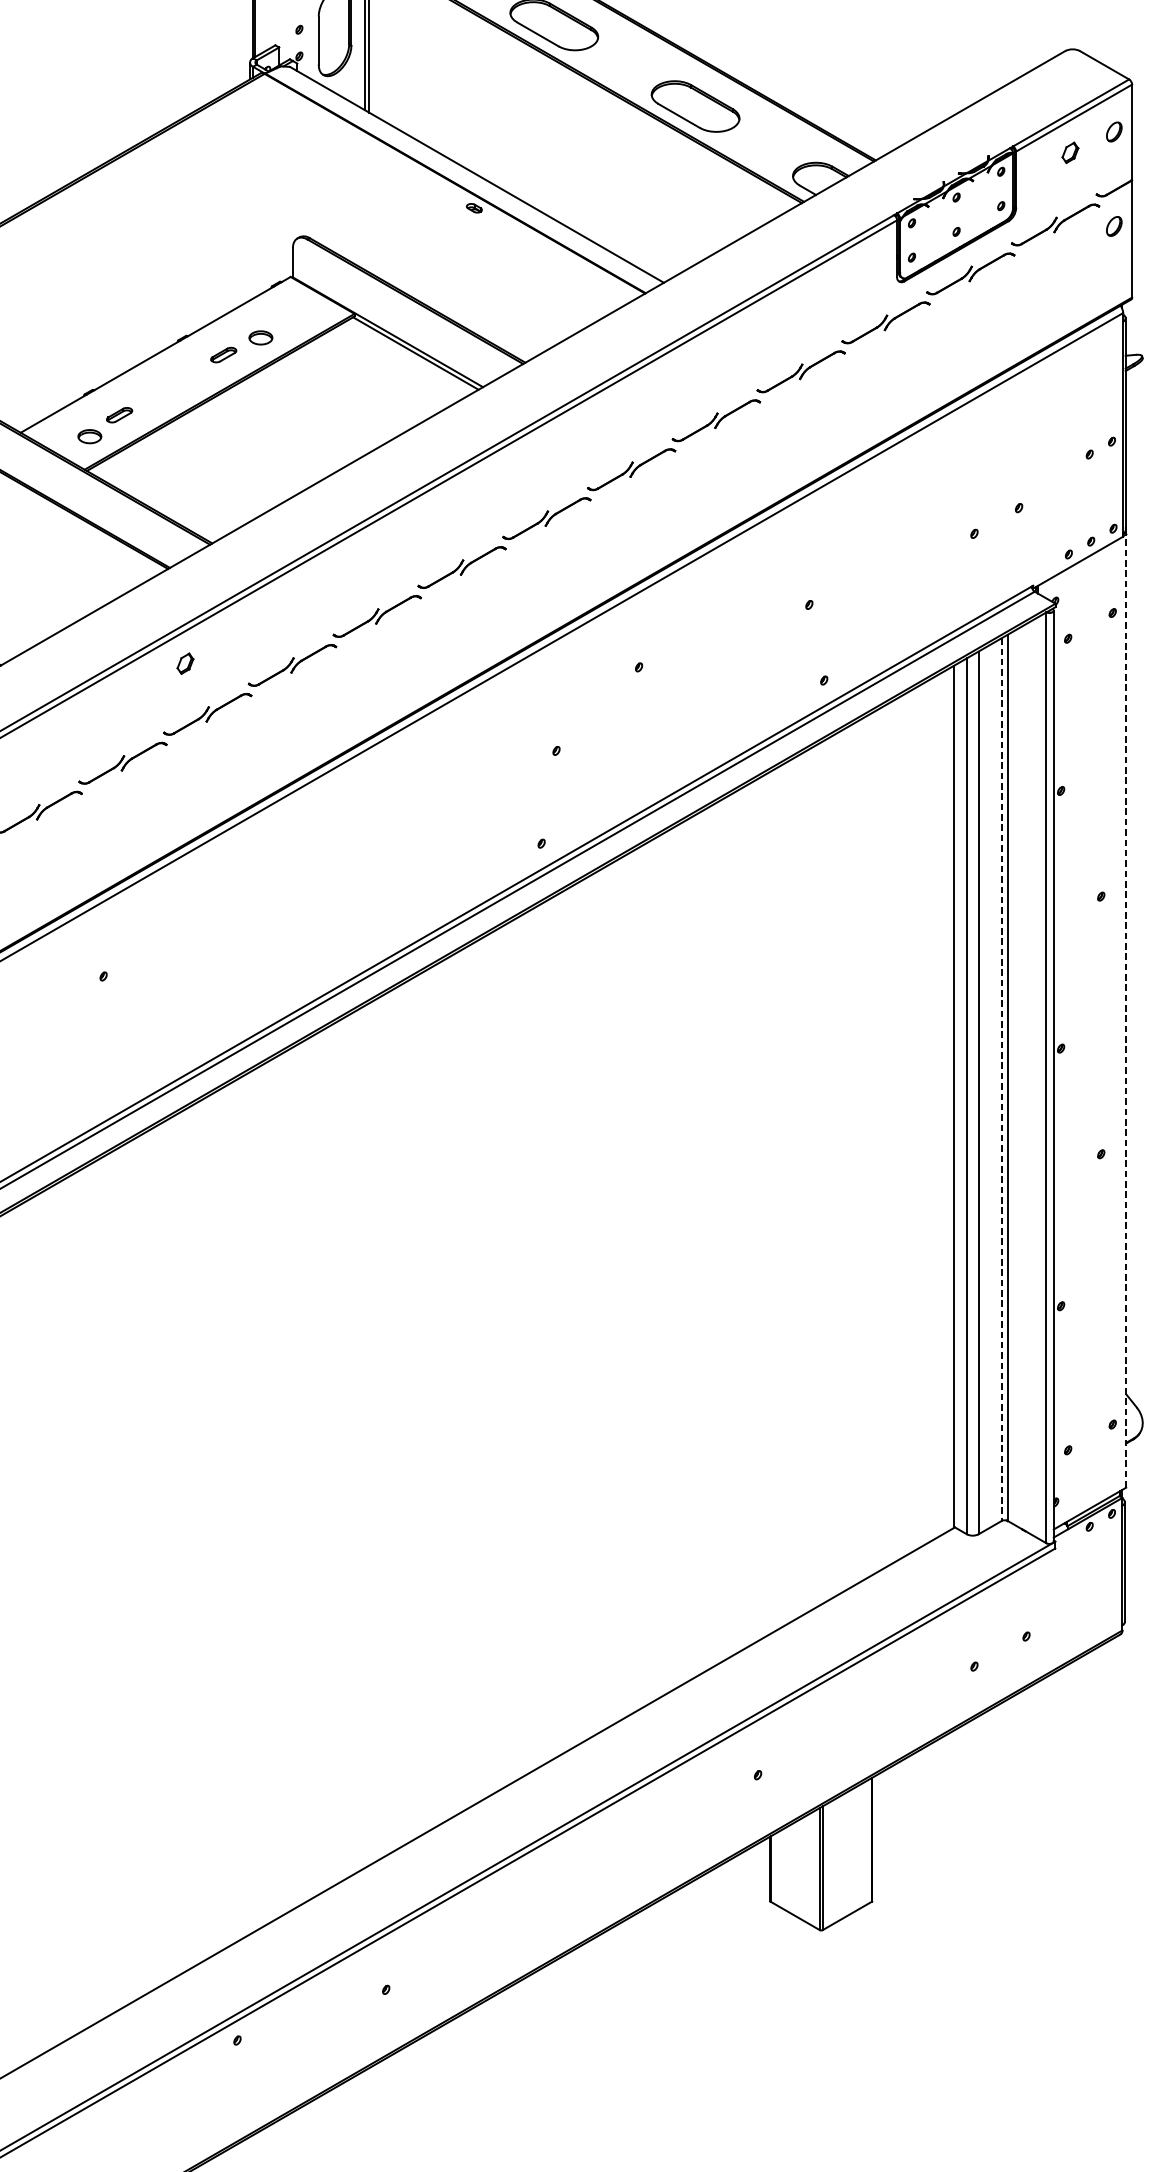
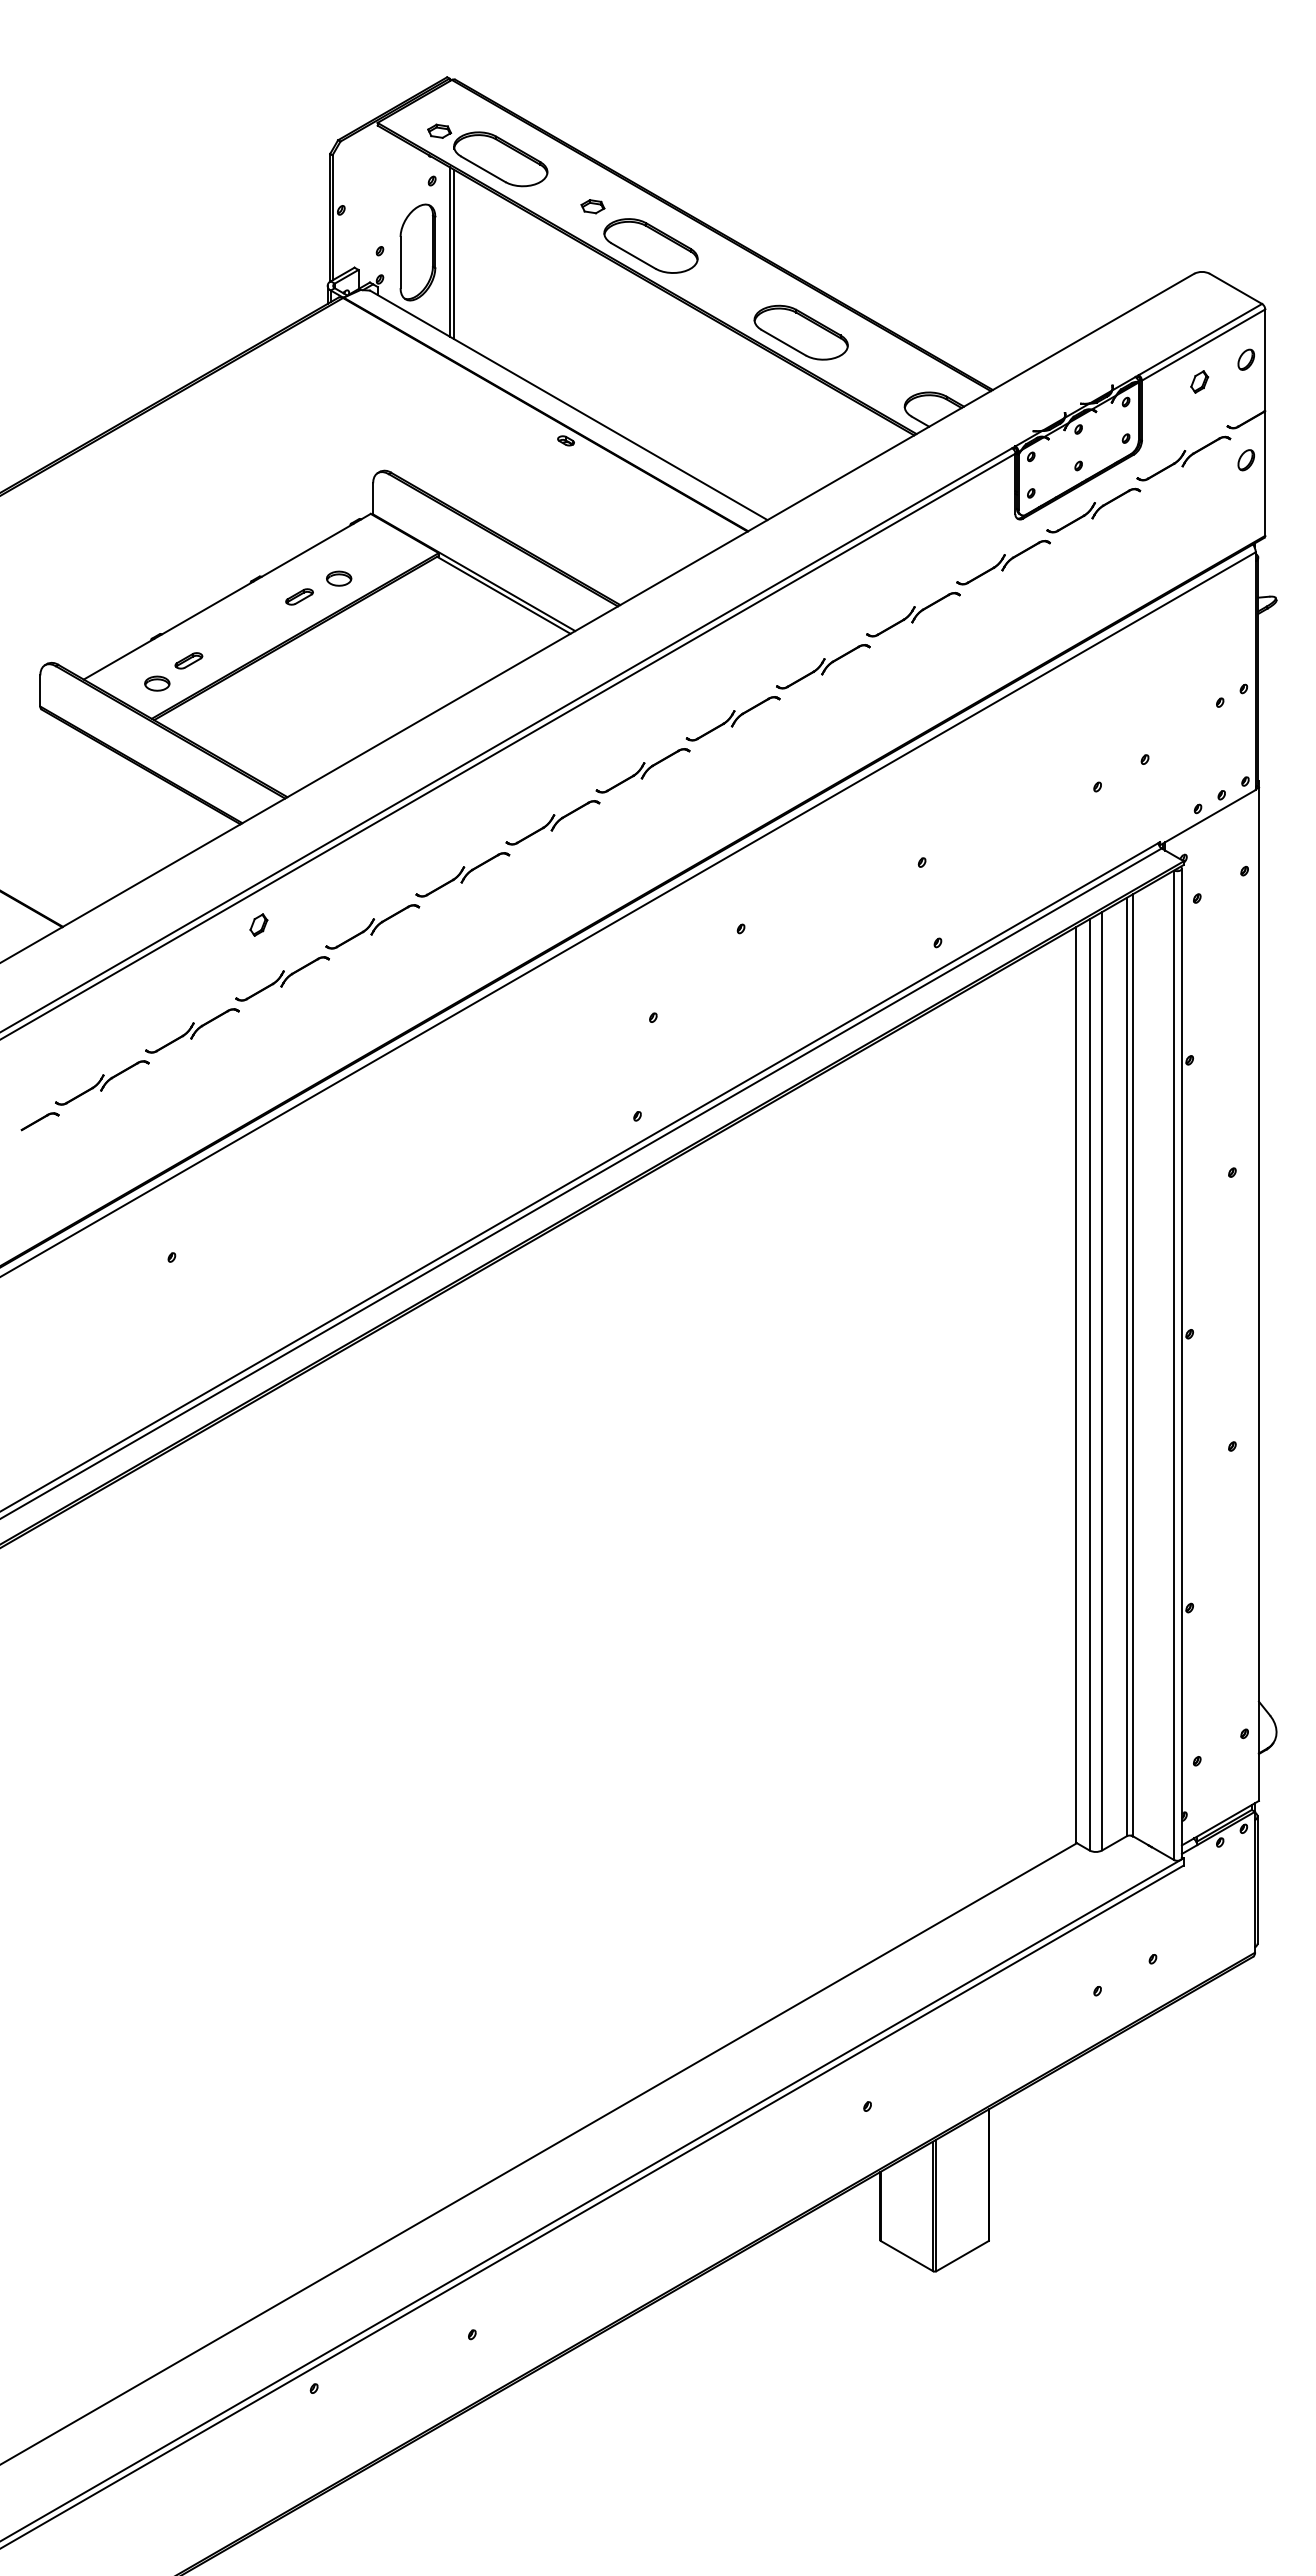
line: (1125, 1011) -> (1258, 1294), dashed -> solid
line: (1001, 1079) -> (1126, 1367), dashed -> solid

